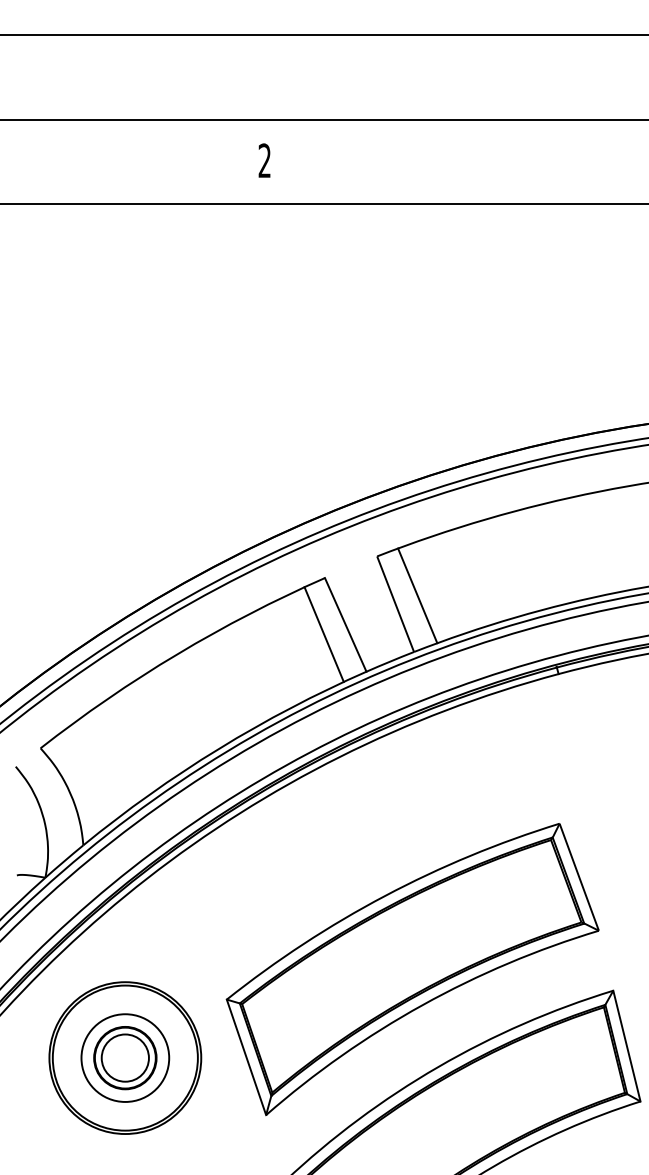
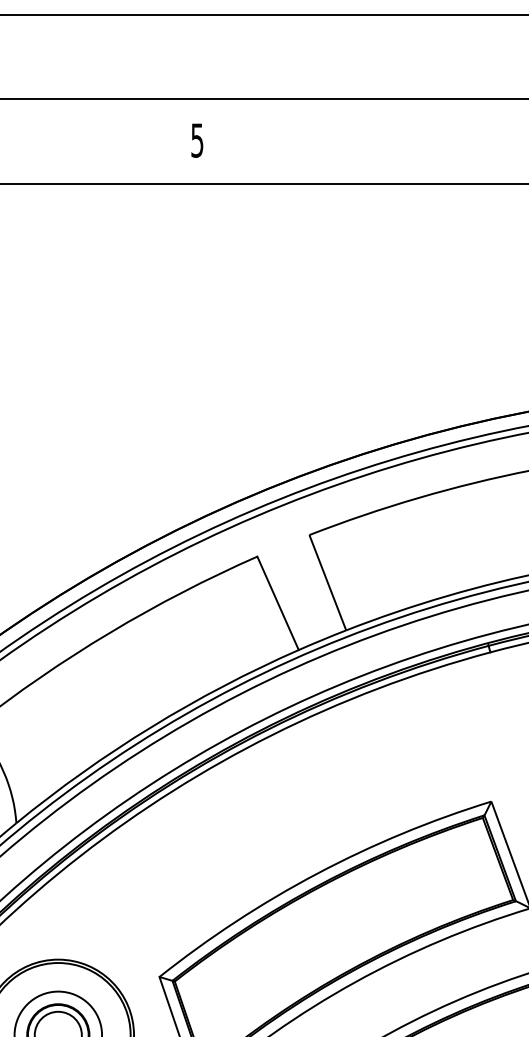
text: (264, 160) -> (197, 140), 2 -> 5
line: (417, 595) -> (349, 574), removed
line: (323, 634) -> (255, 612), removed

